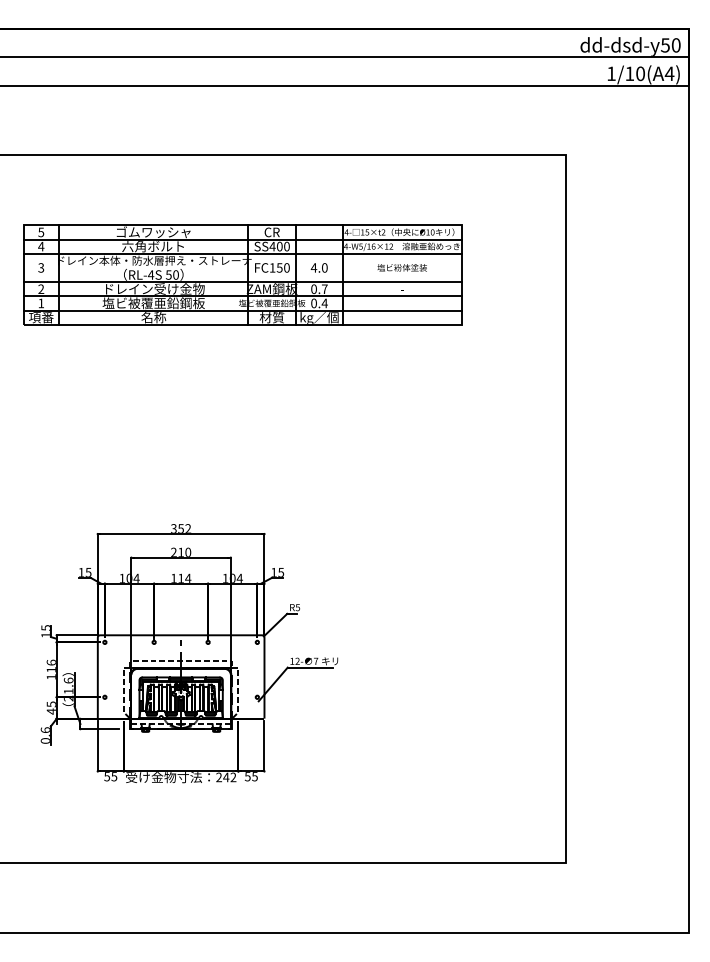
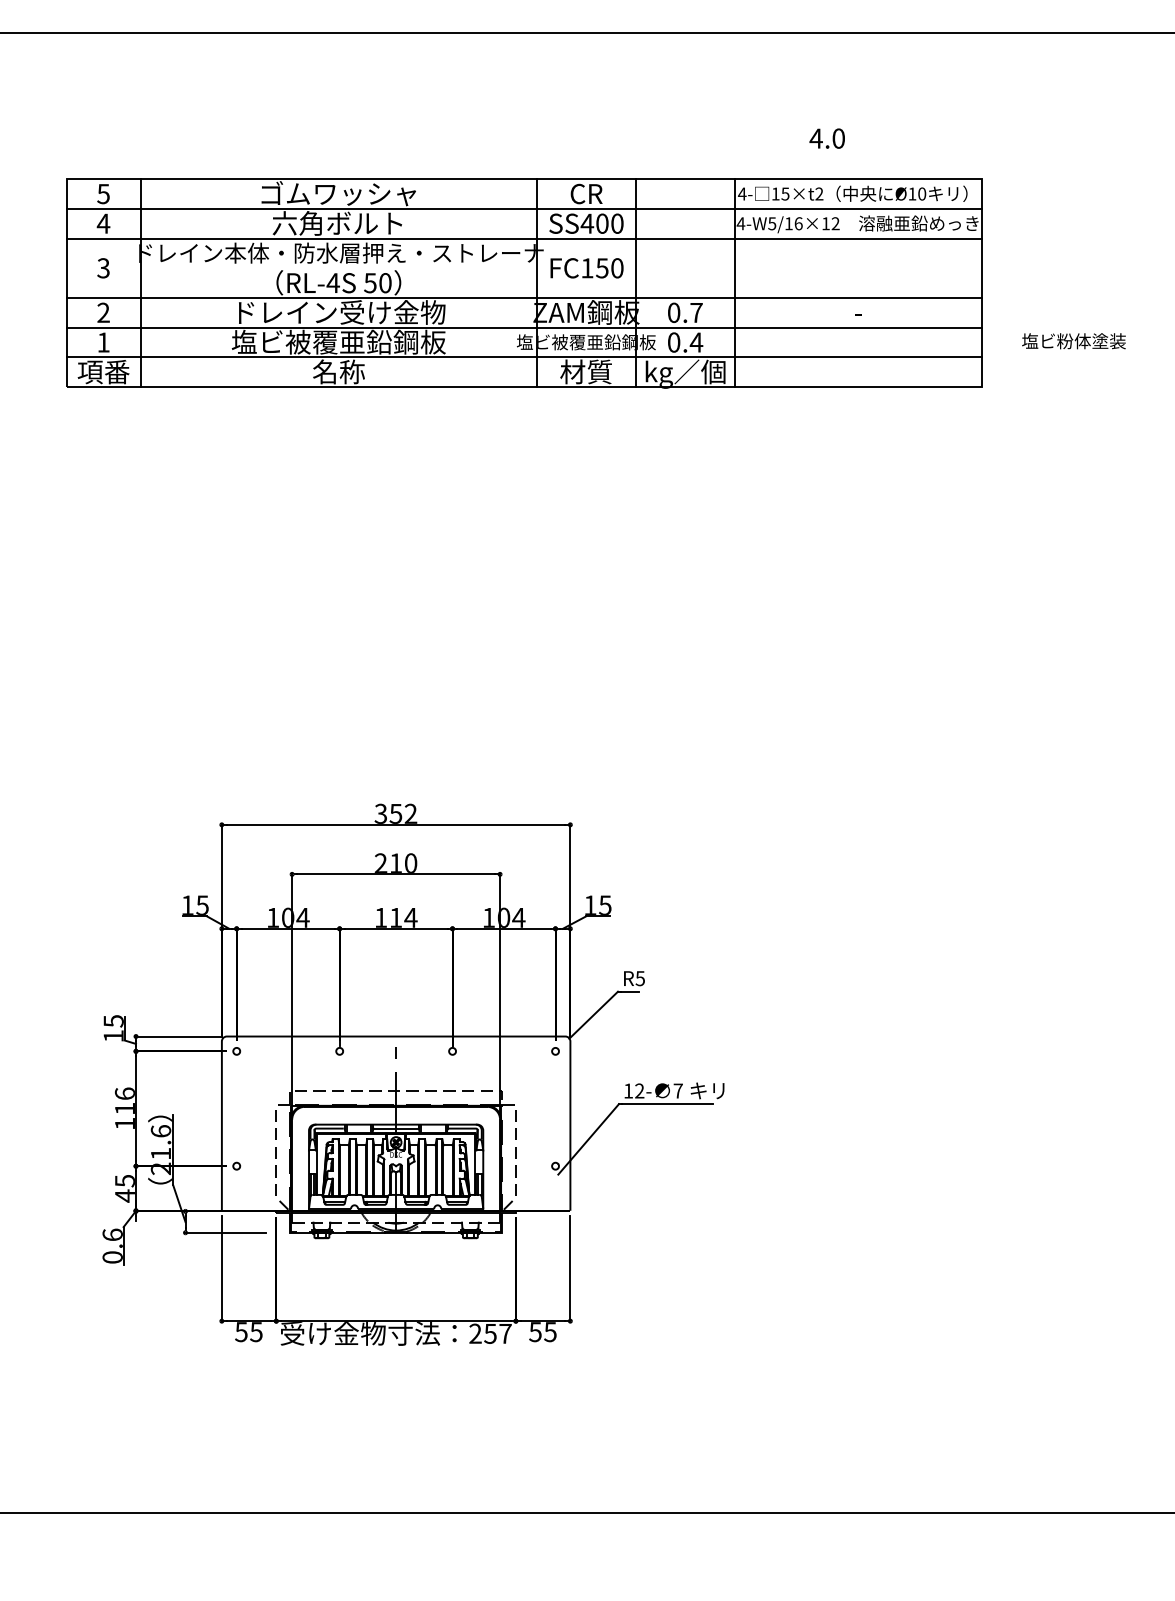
text: (318, 267) -> (825, 137), moved
text: (401, 267) -> (1072, 340), moved
text: (229, 777) -> (497, 1333), 242 -> 257

